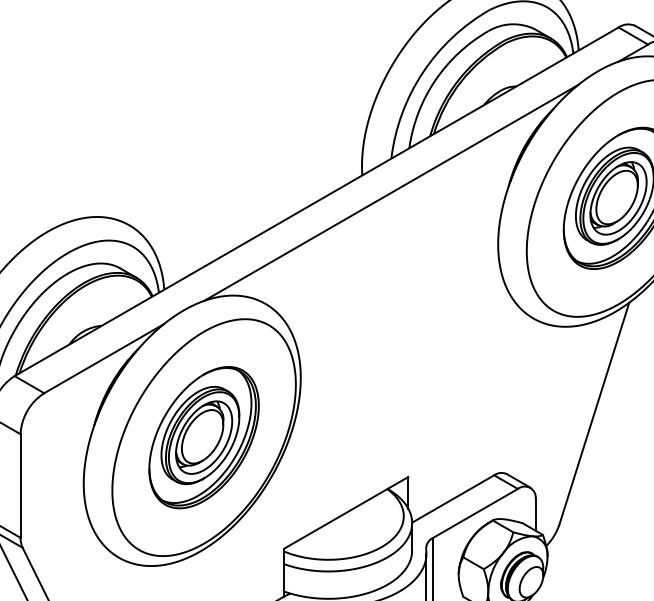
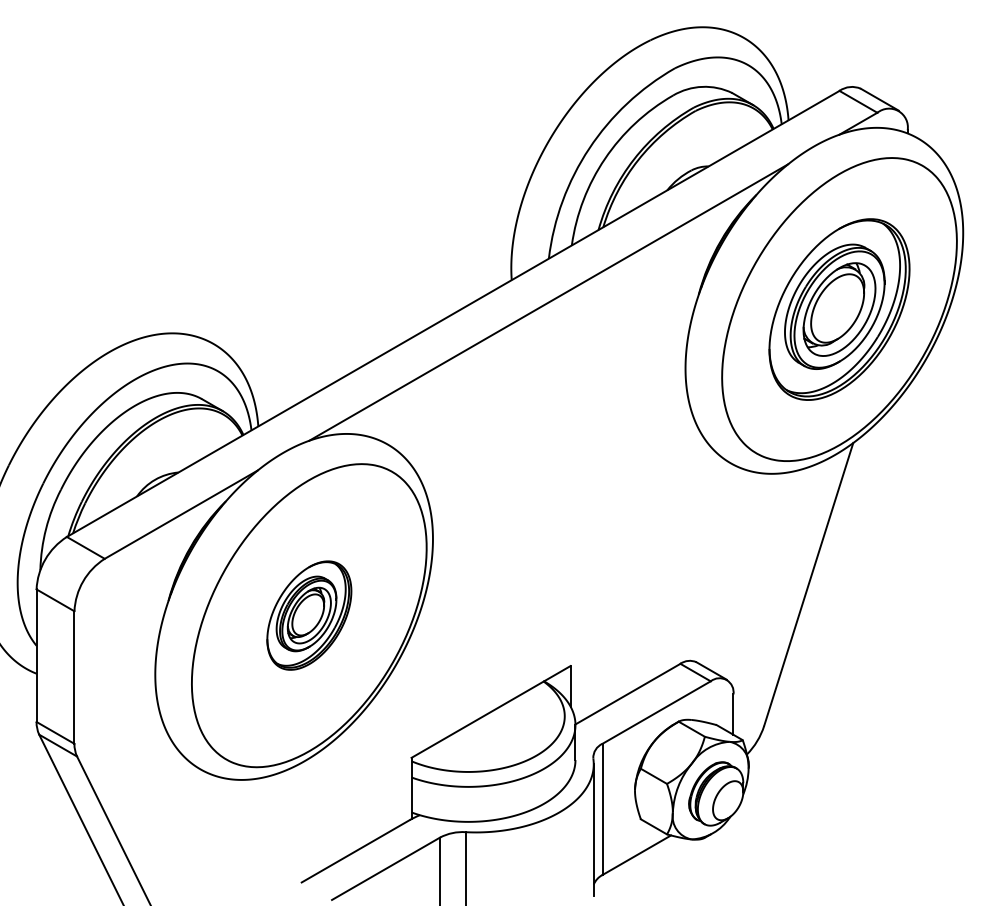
part: (204, 437) -> (309, 615), size x0.6

